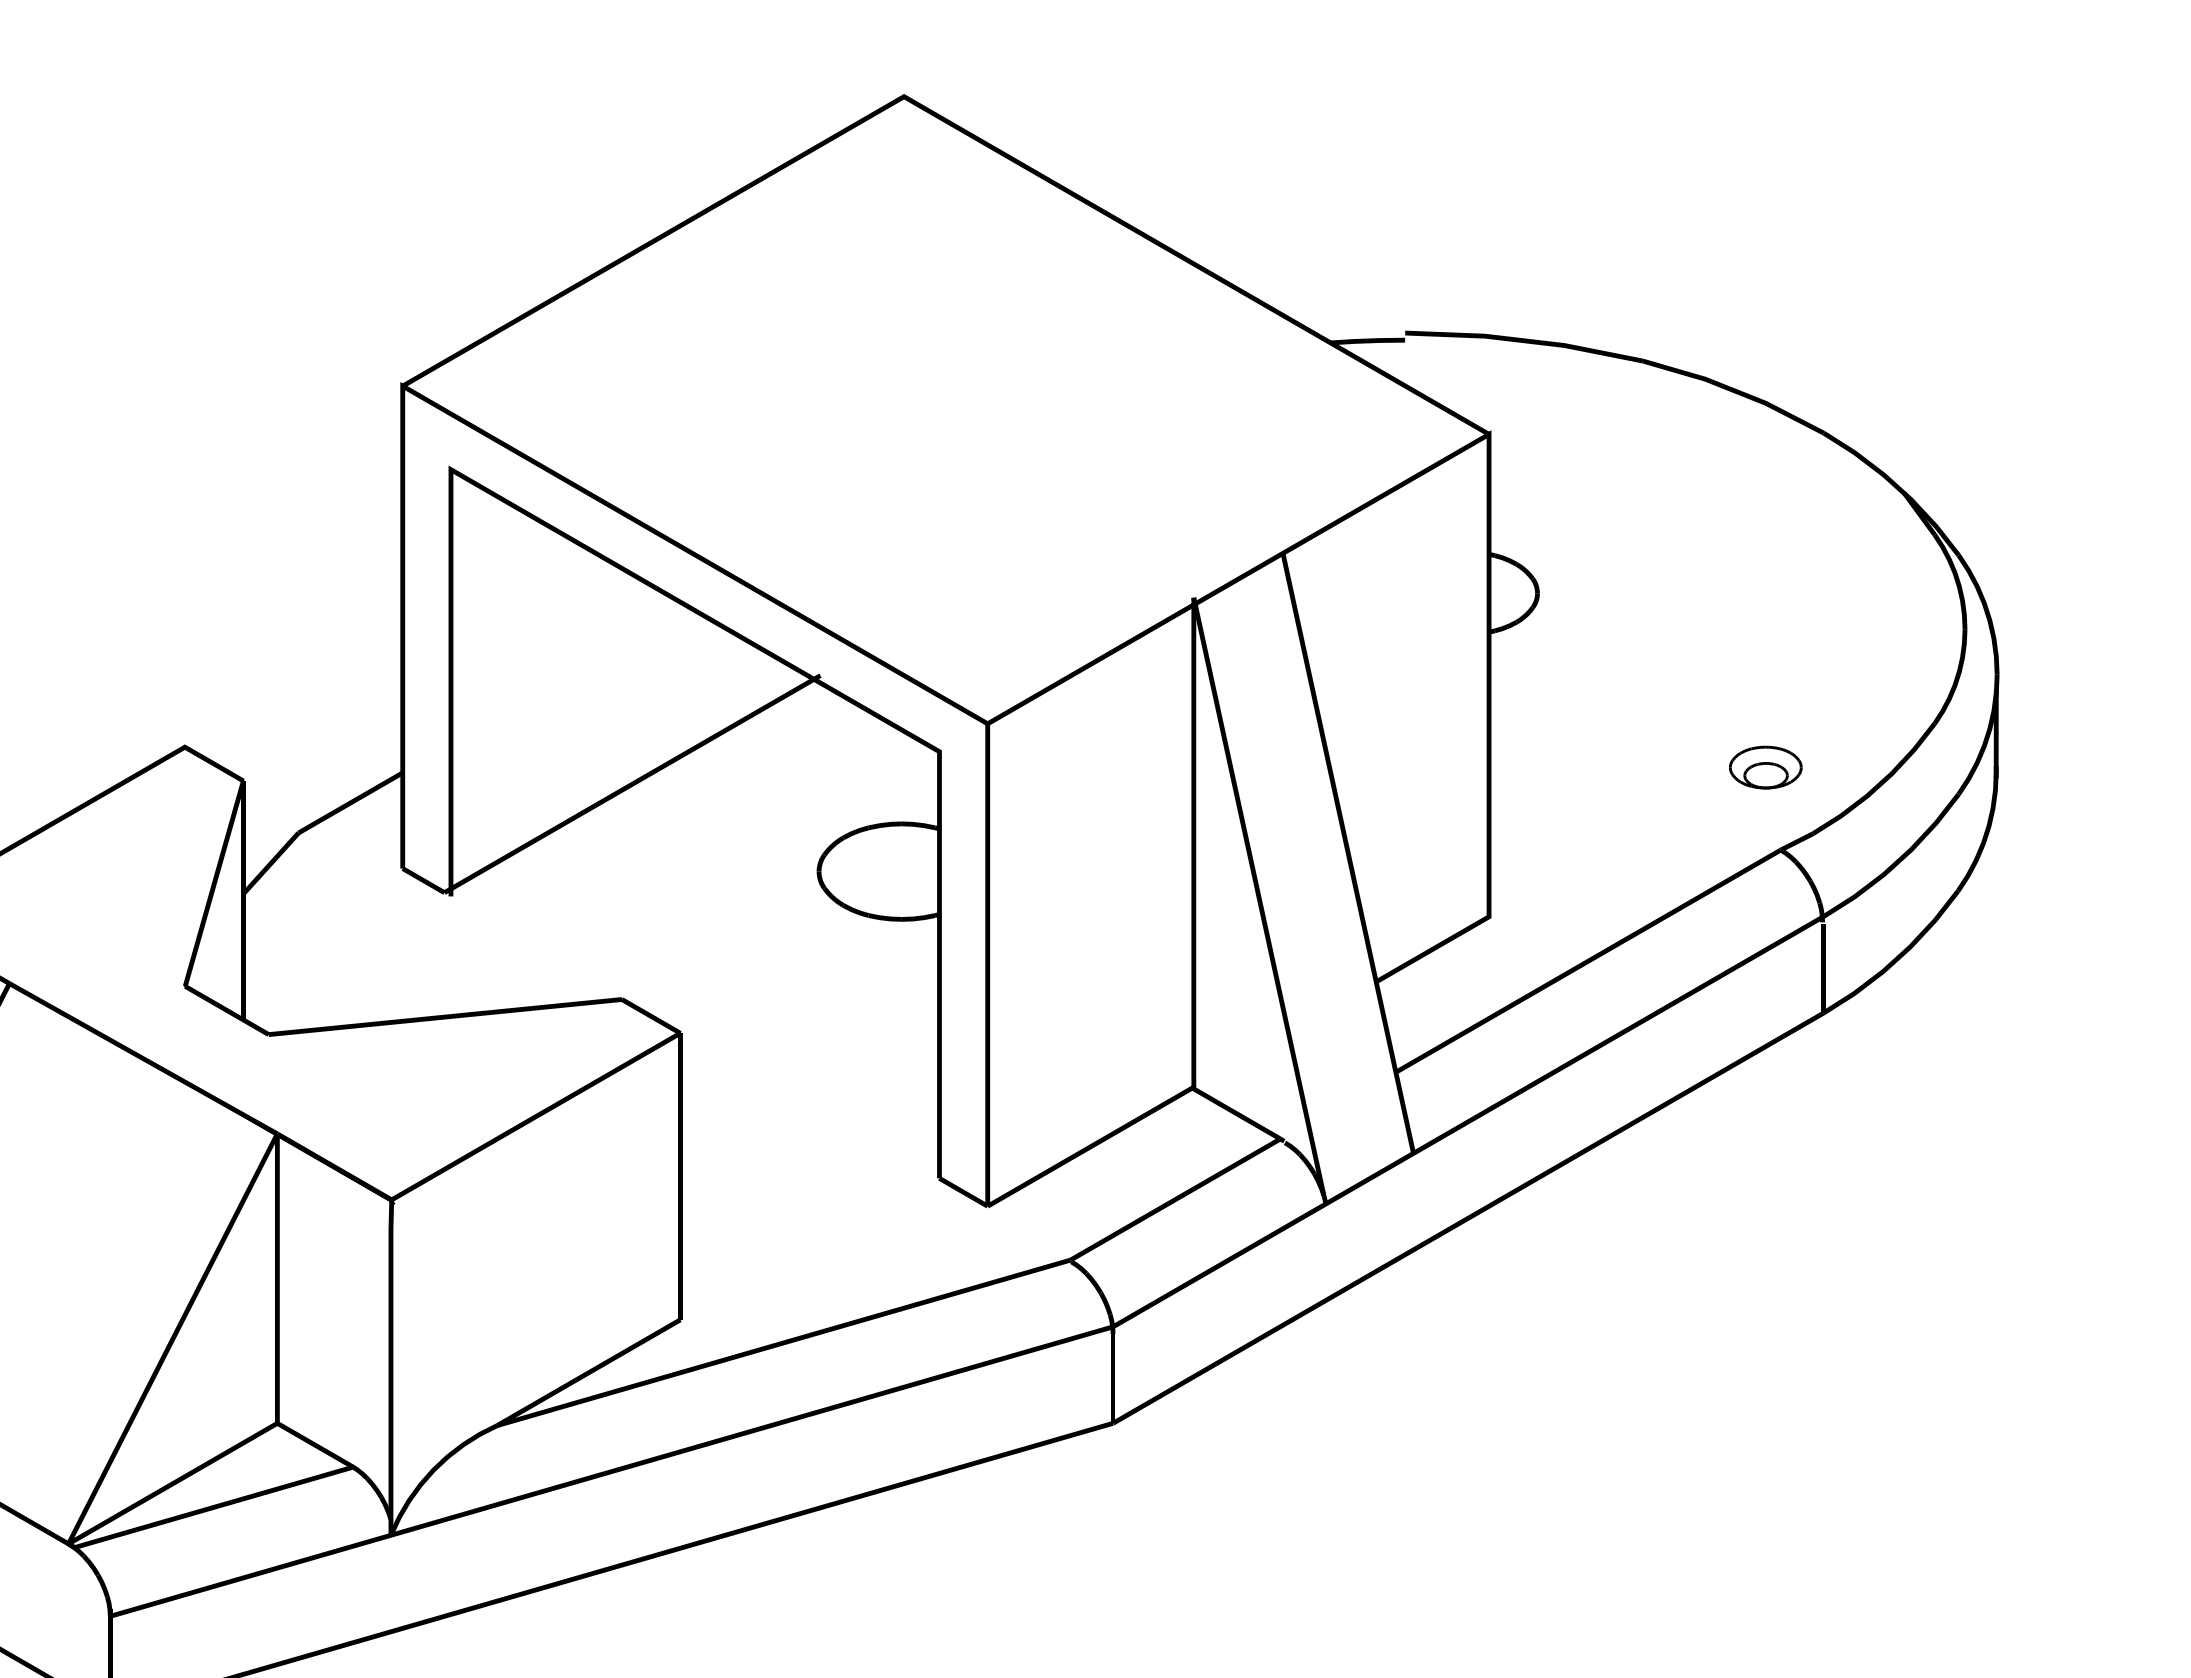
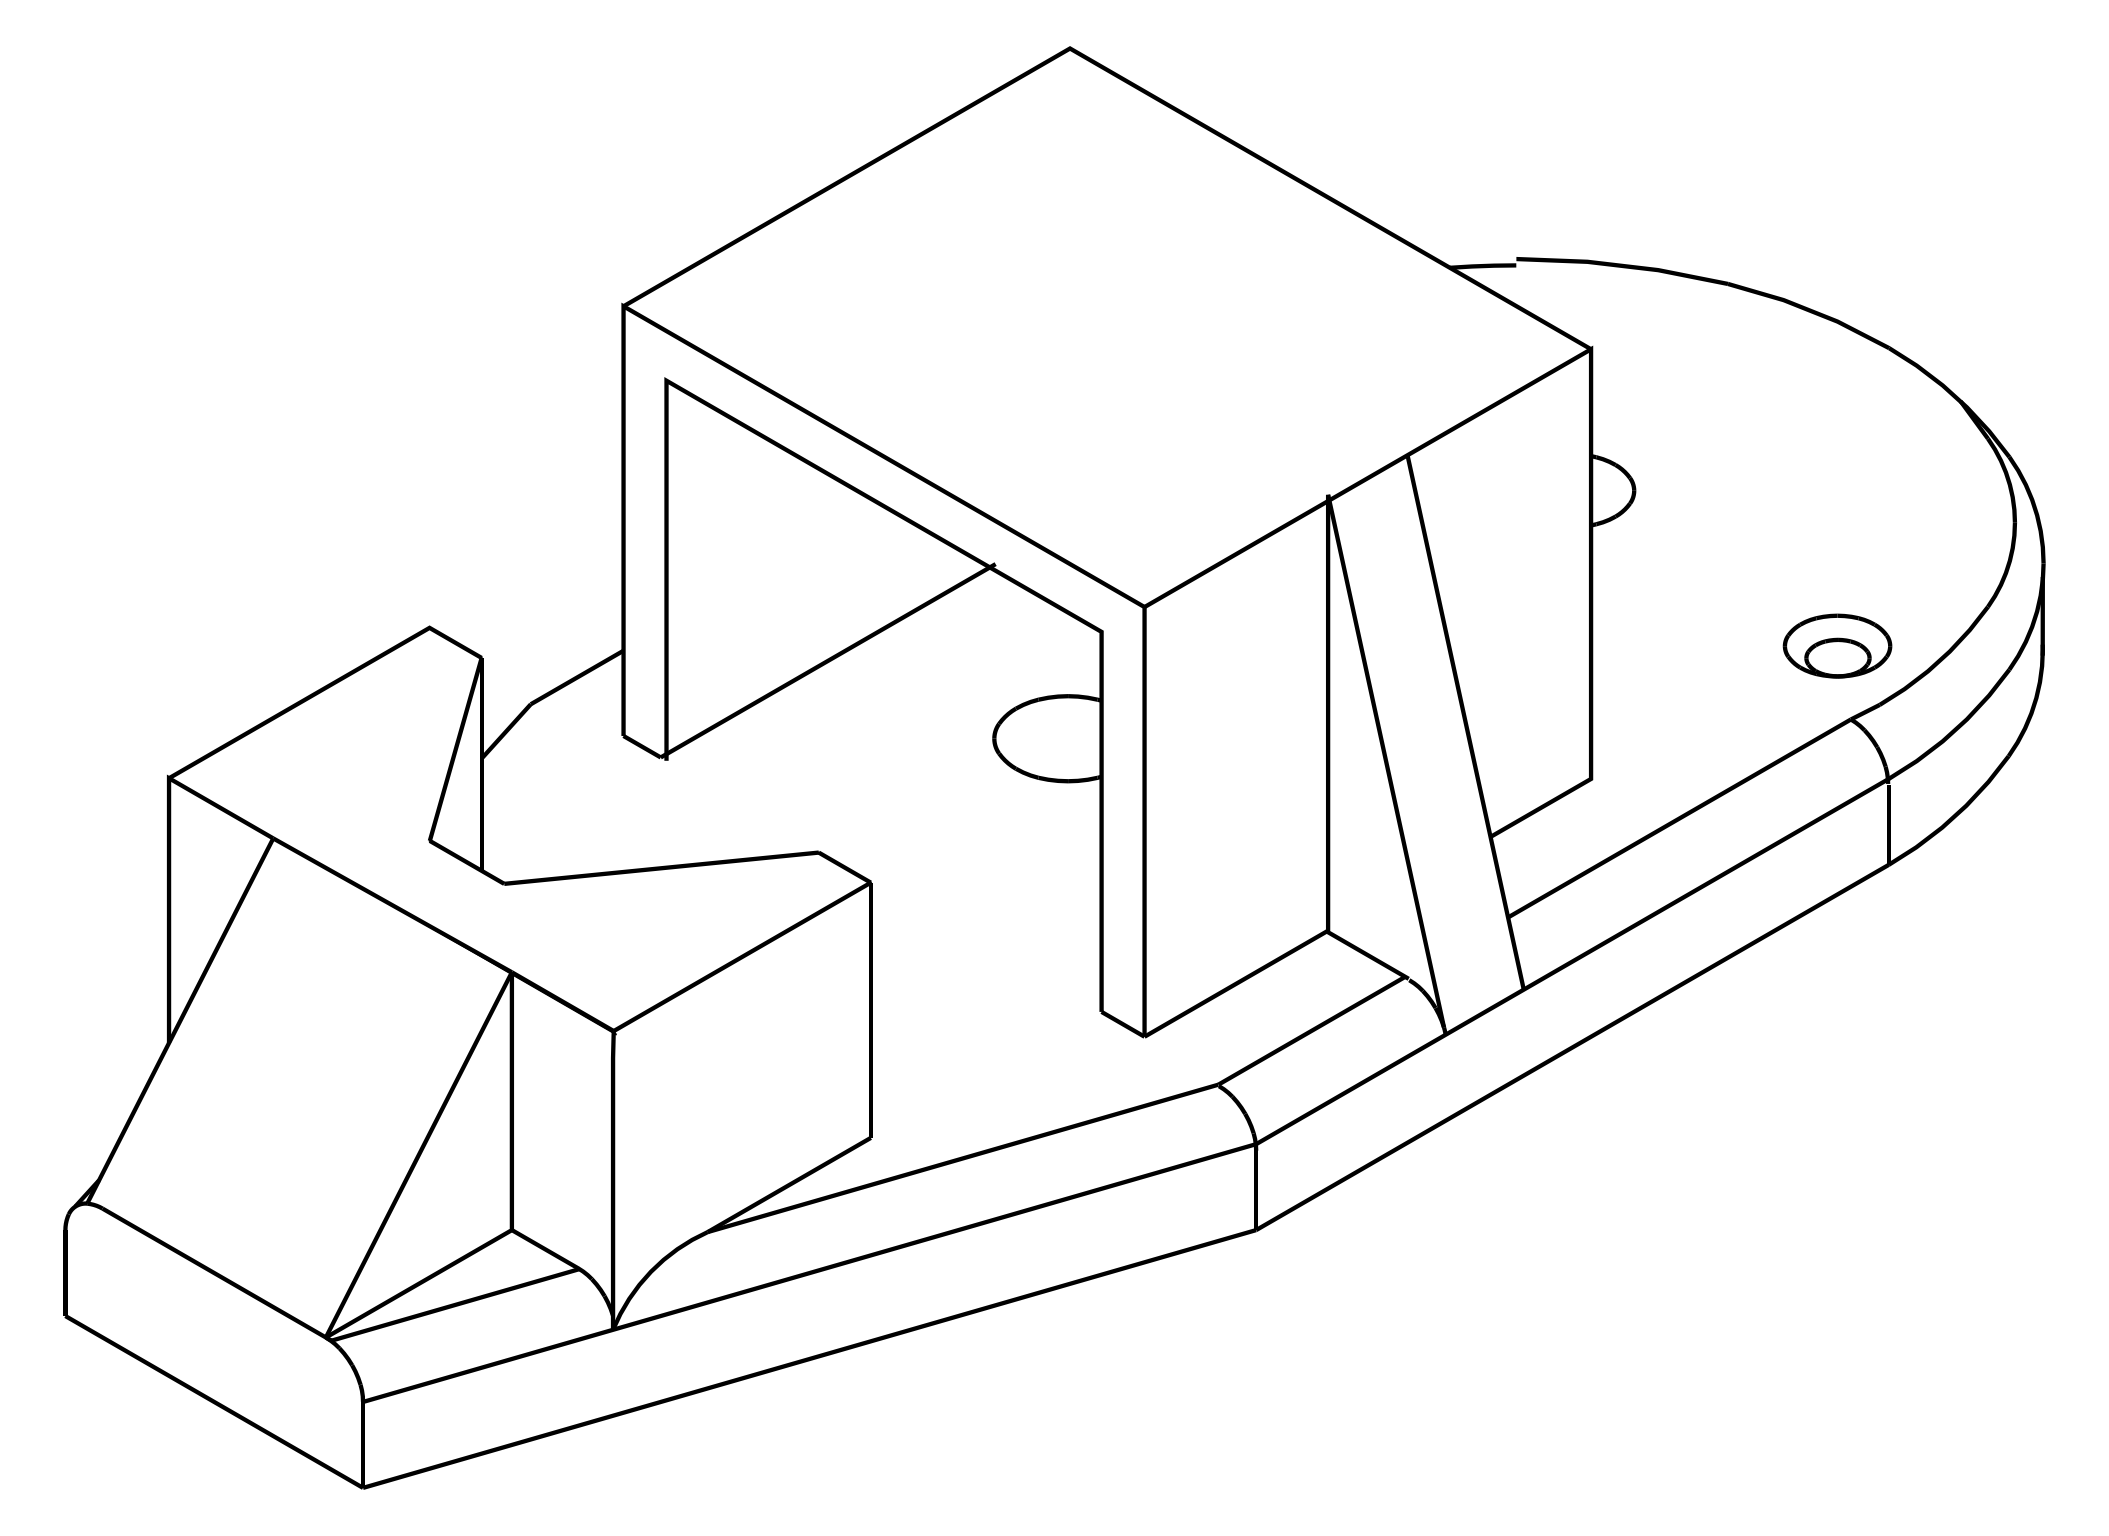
part: (1765, 766) -> (1837, 645), size x1.67

